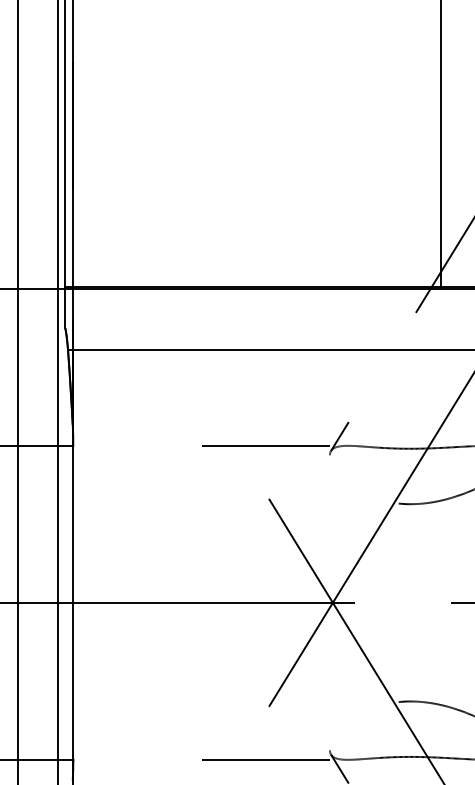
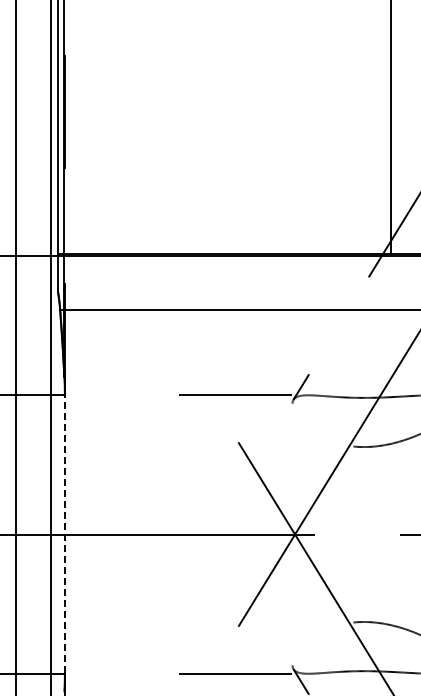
line: (72, 602) -> (64, 534), solid -> dashed

